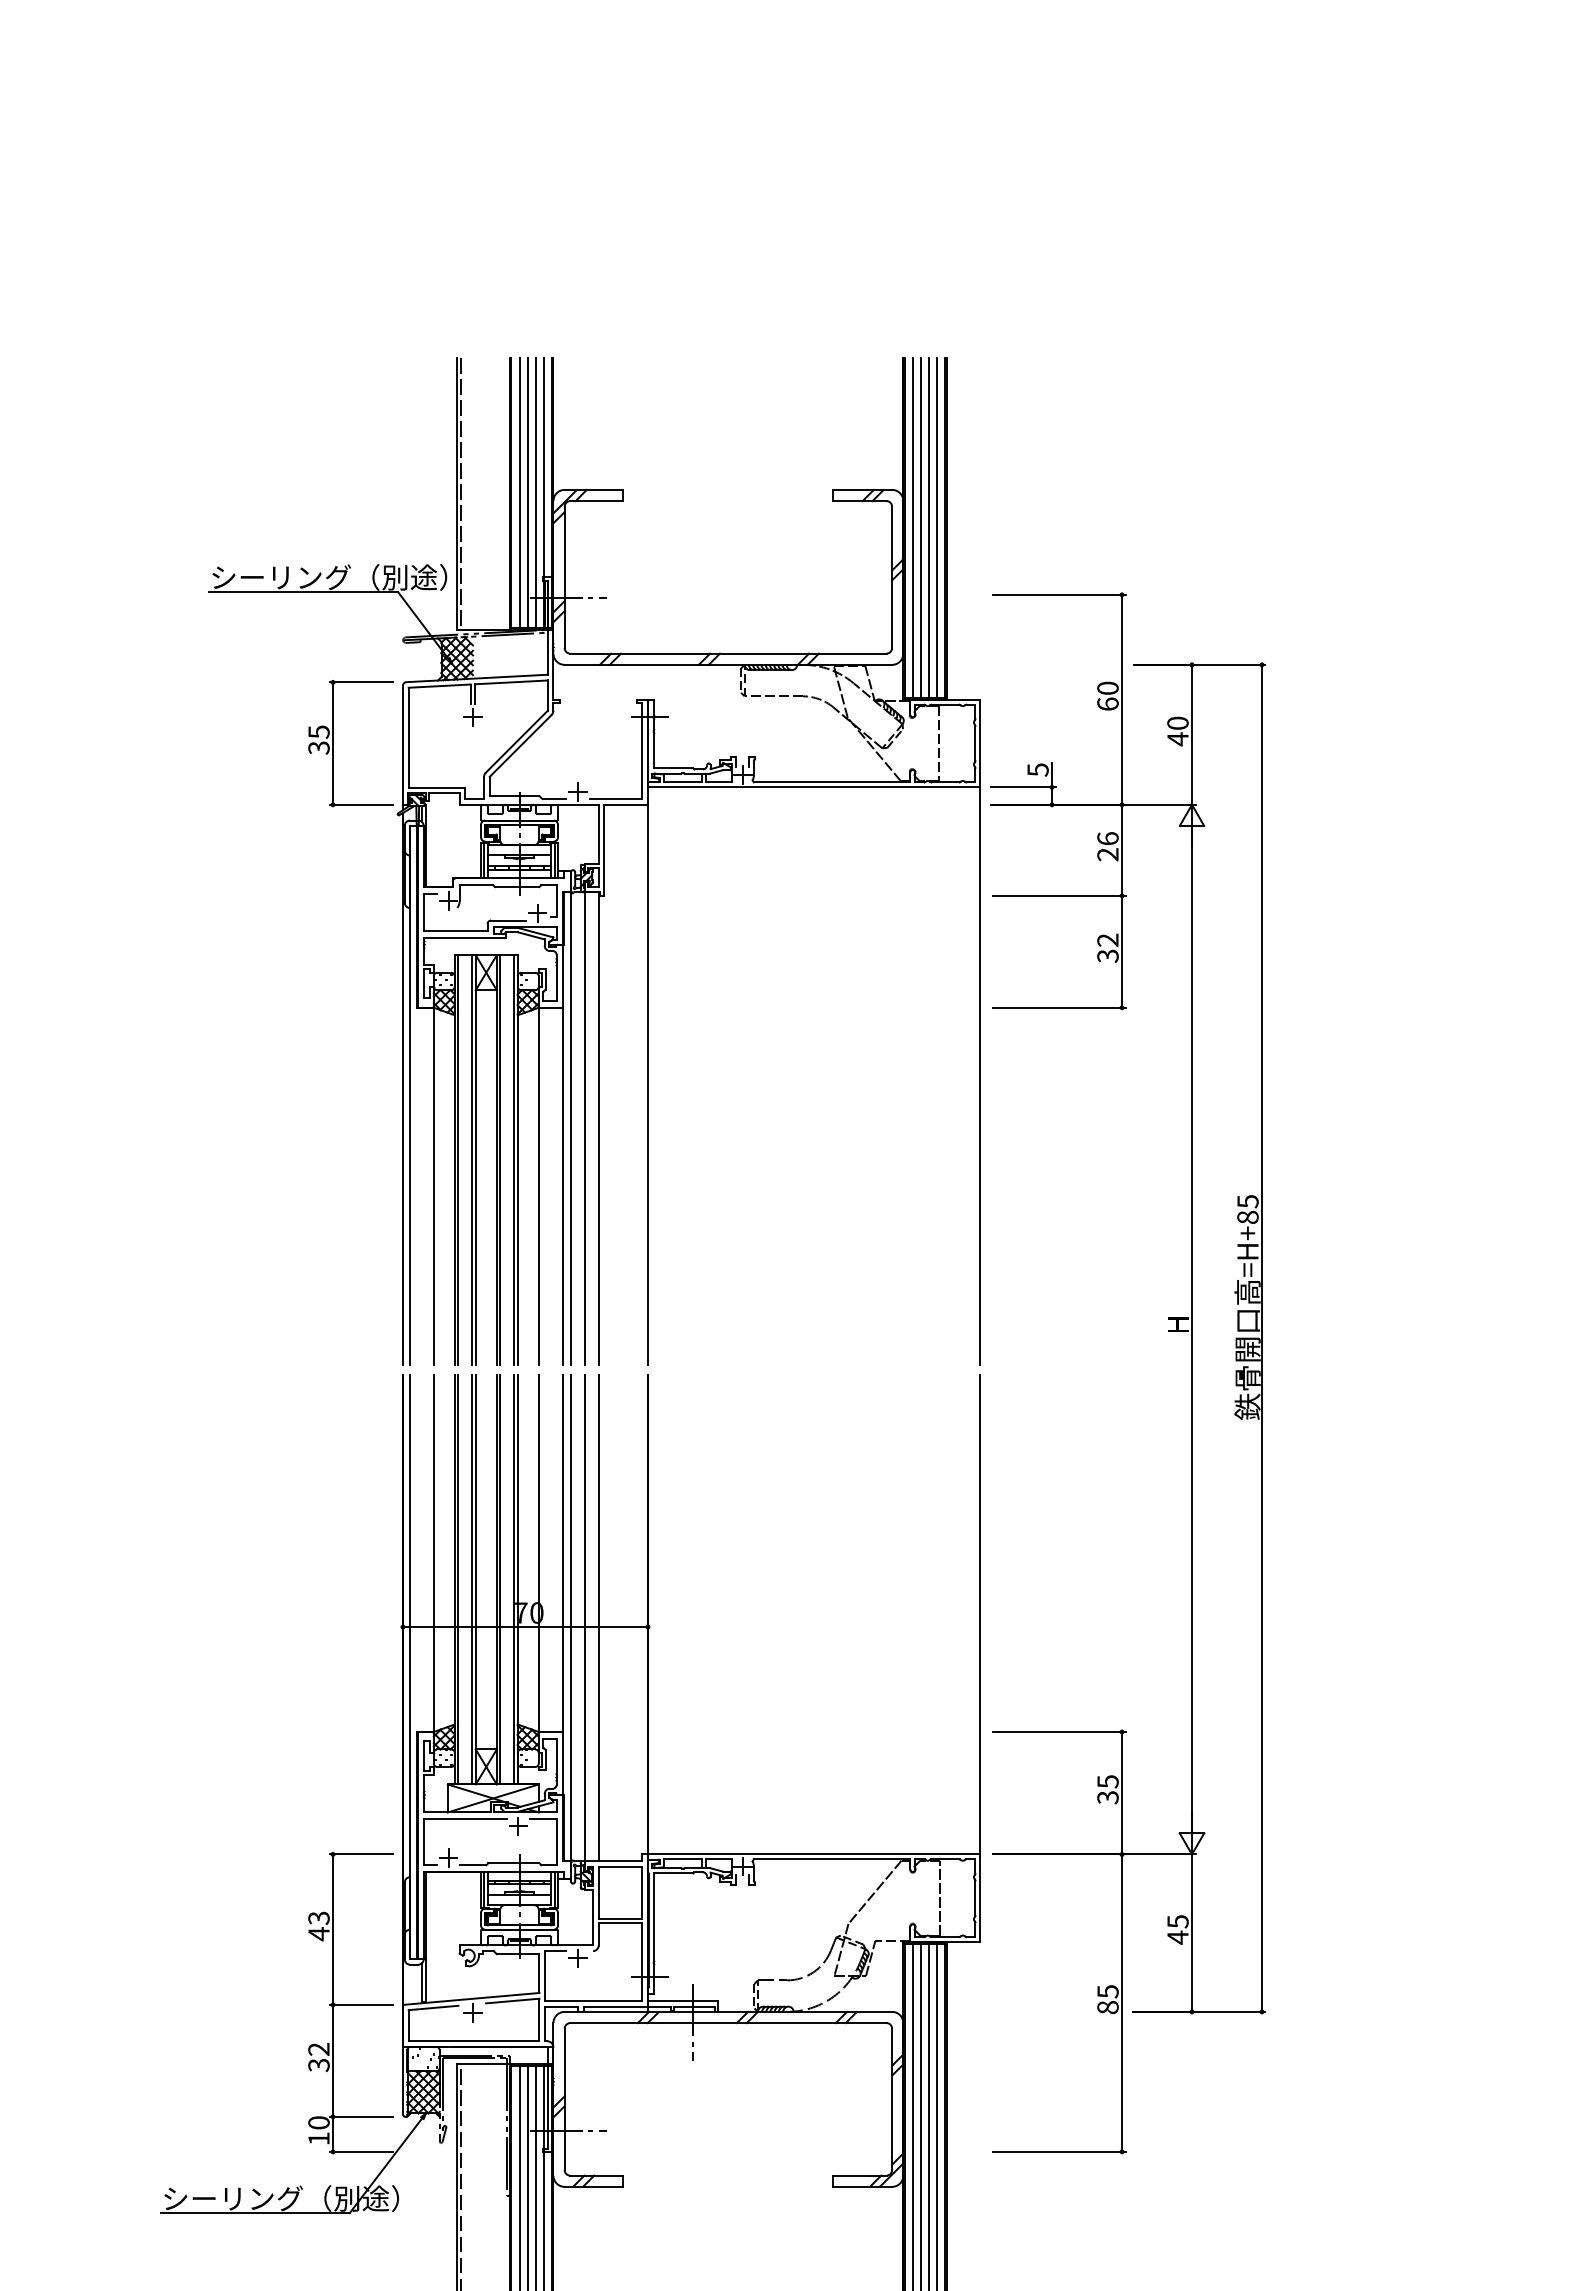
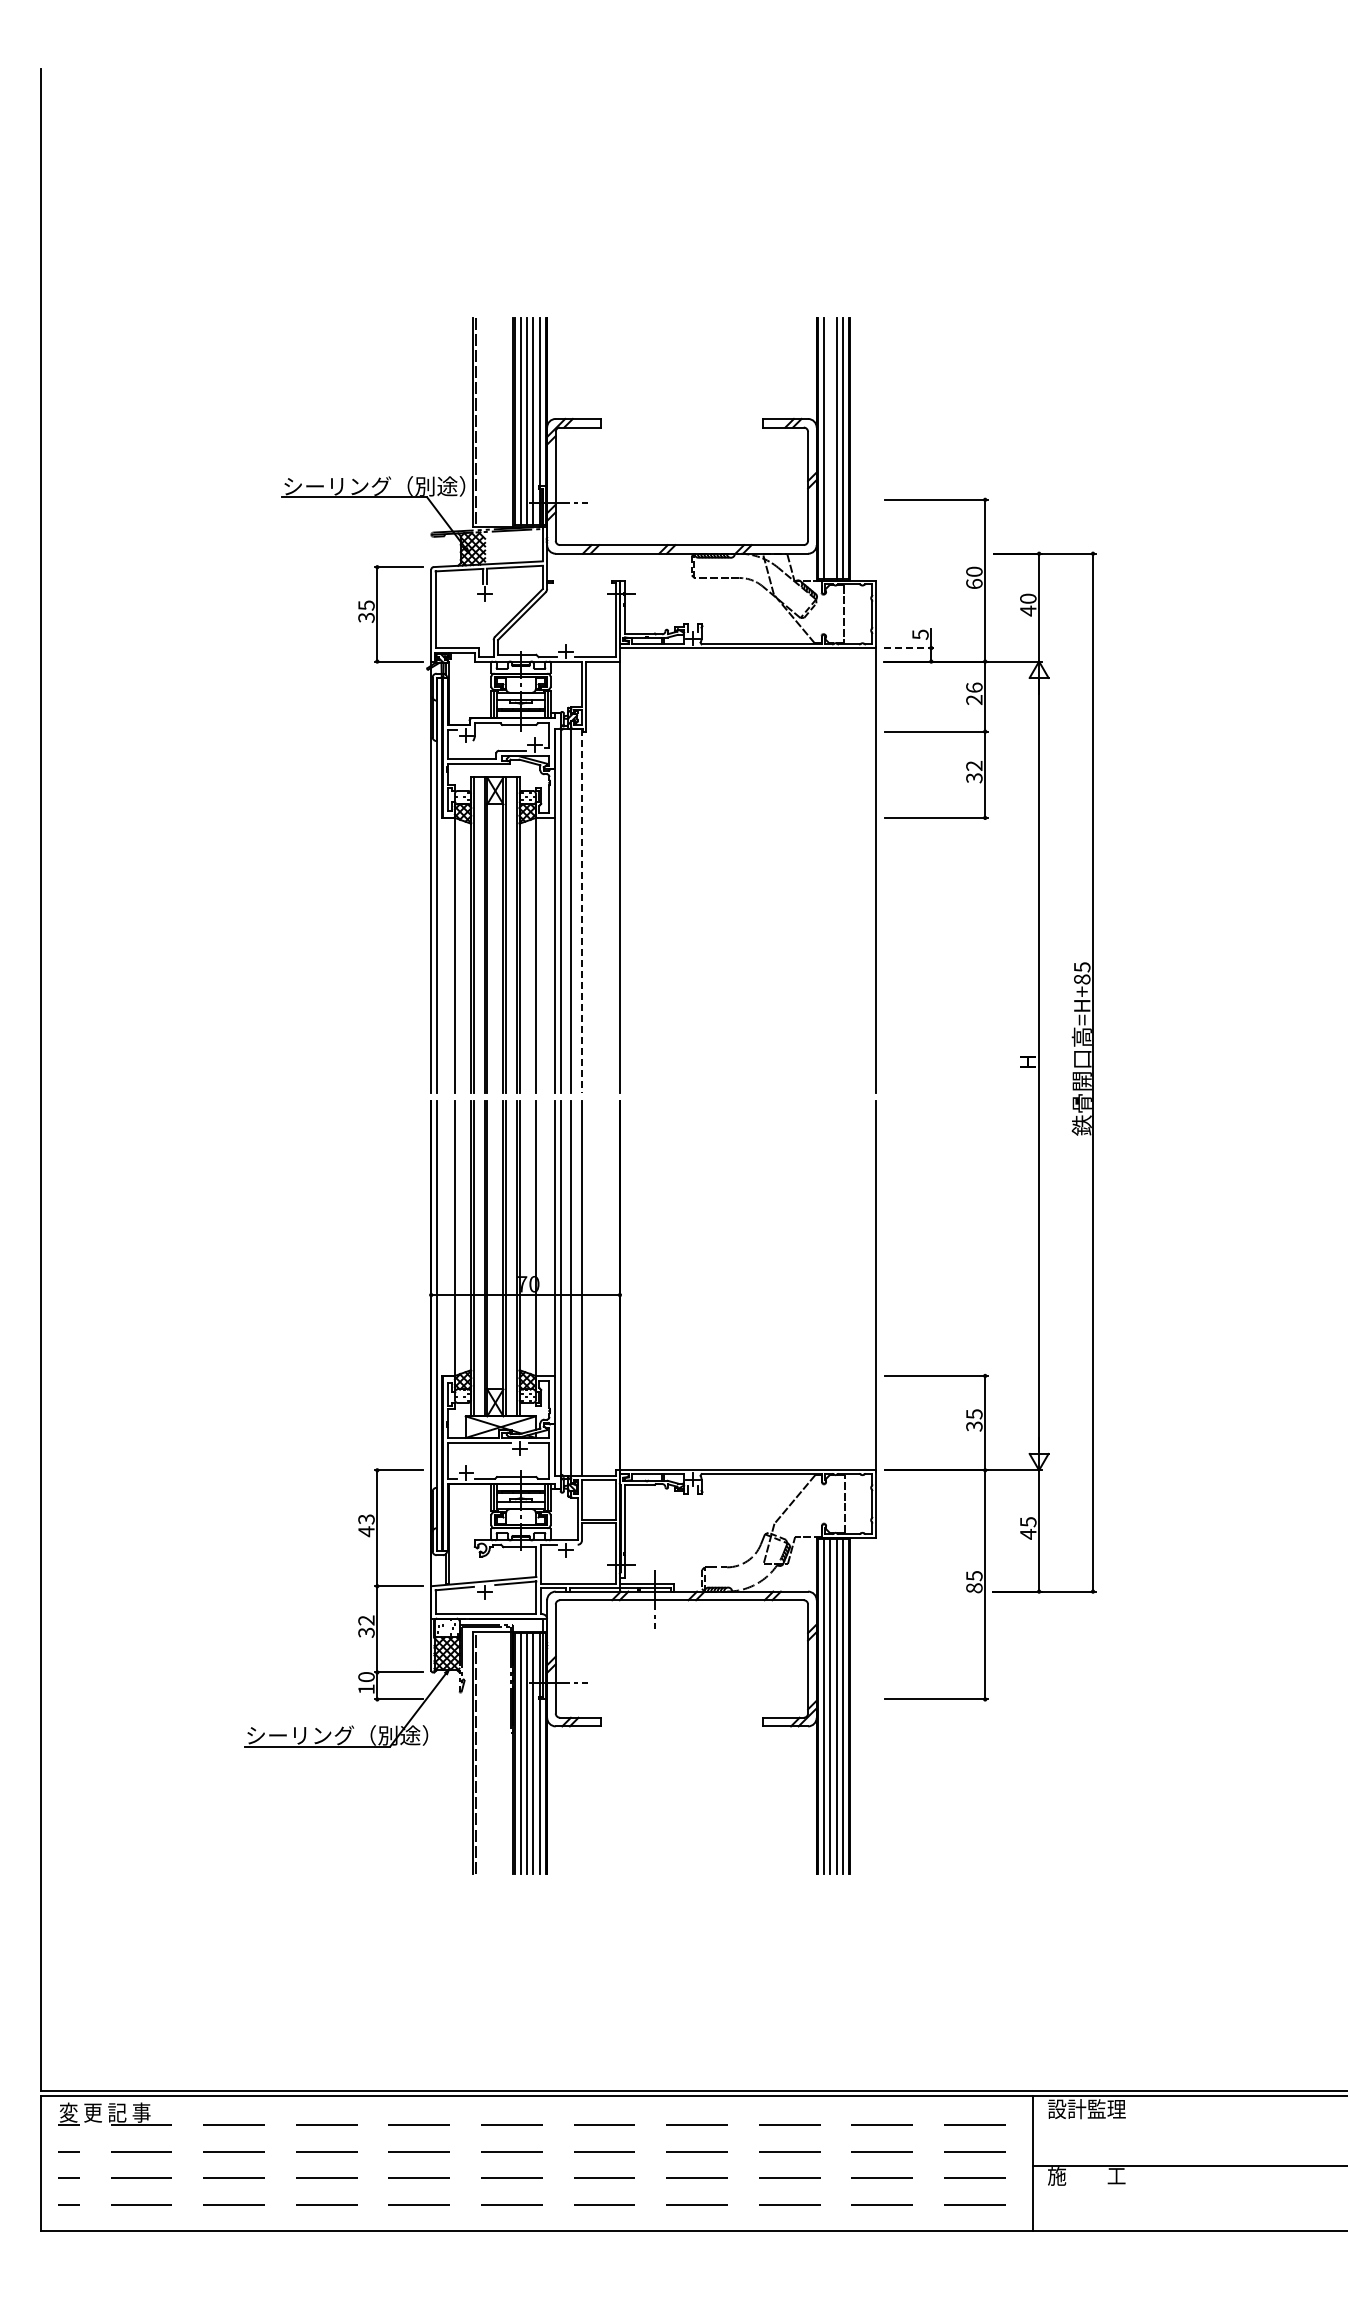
line: (921, 528) -> (830, 448), removed
line: (1023, 787) -> (909, 648), solid -> dashed
line: (598, 1127) -> (581, 910), solid -> dashed

